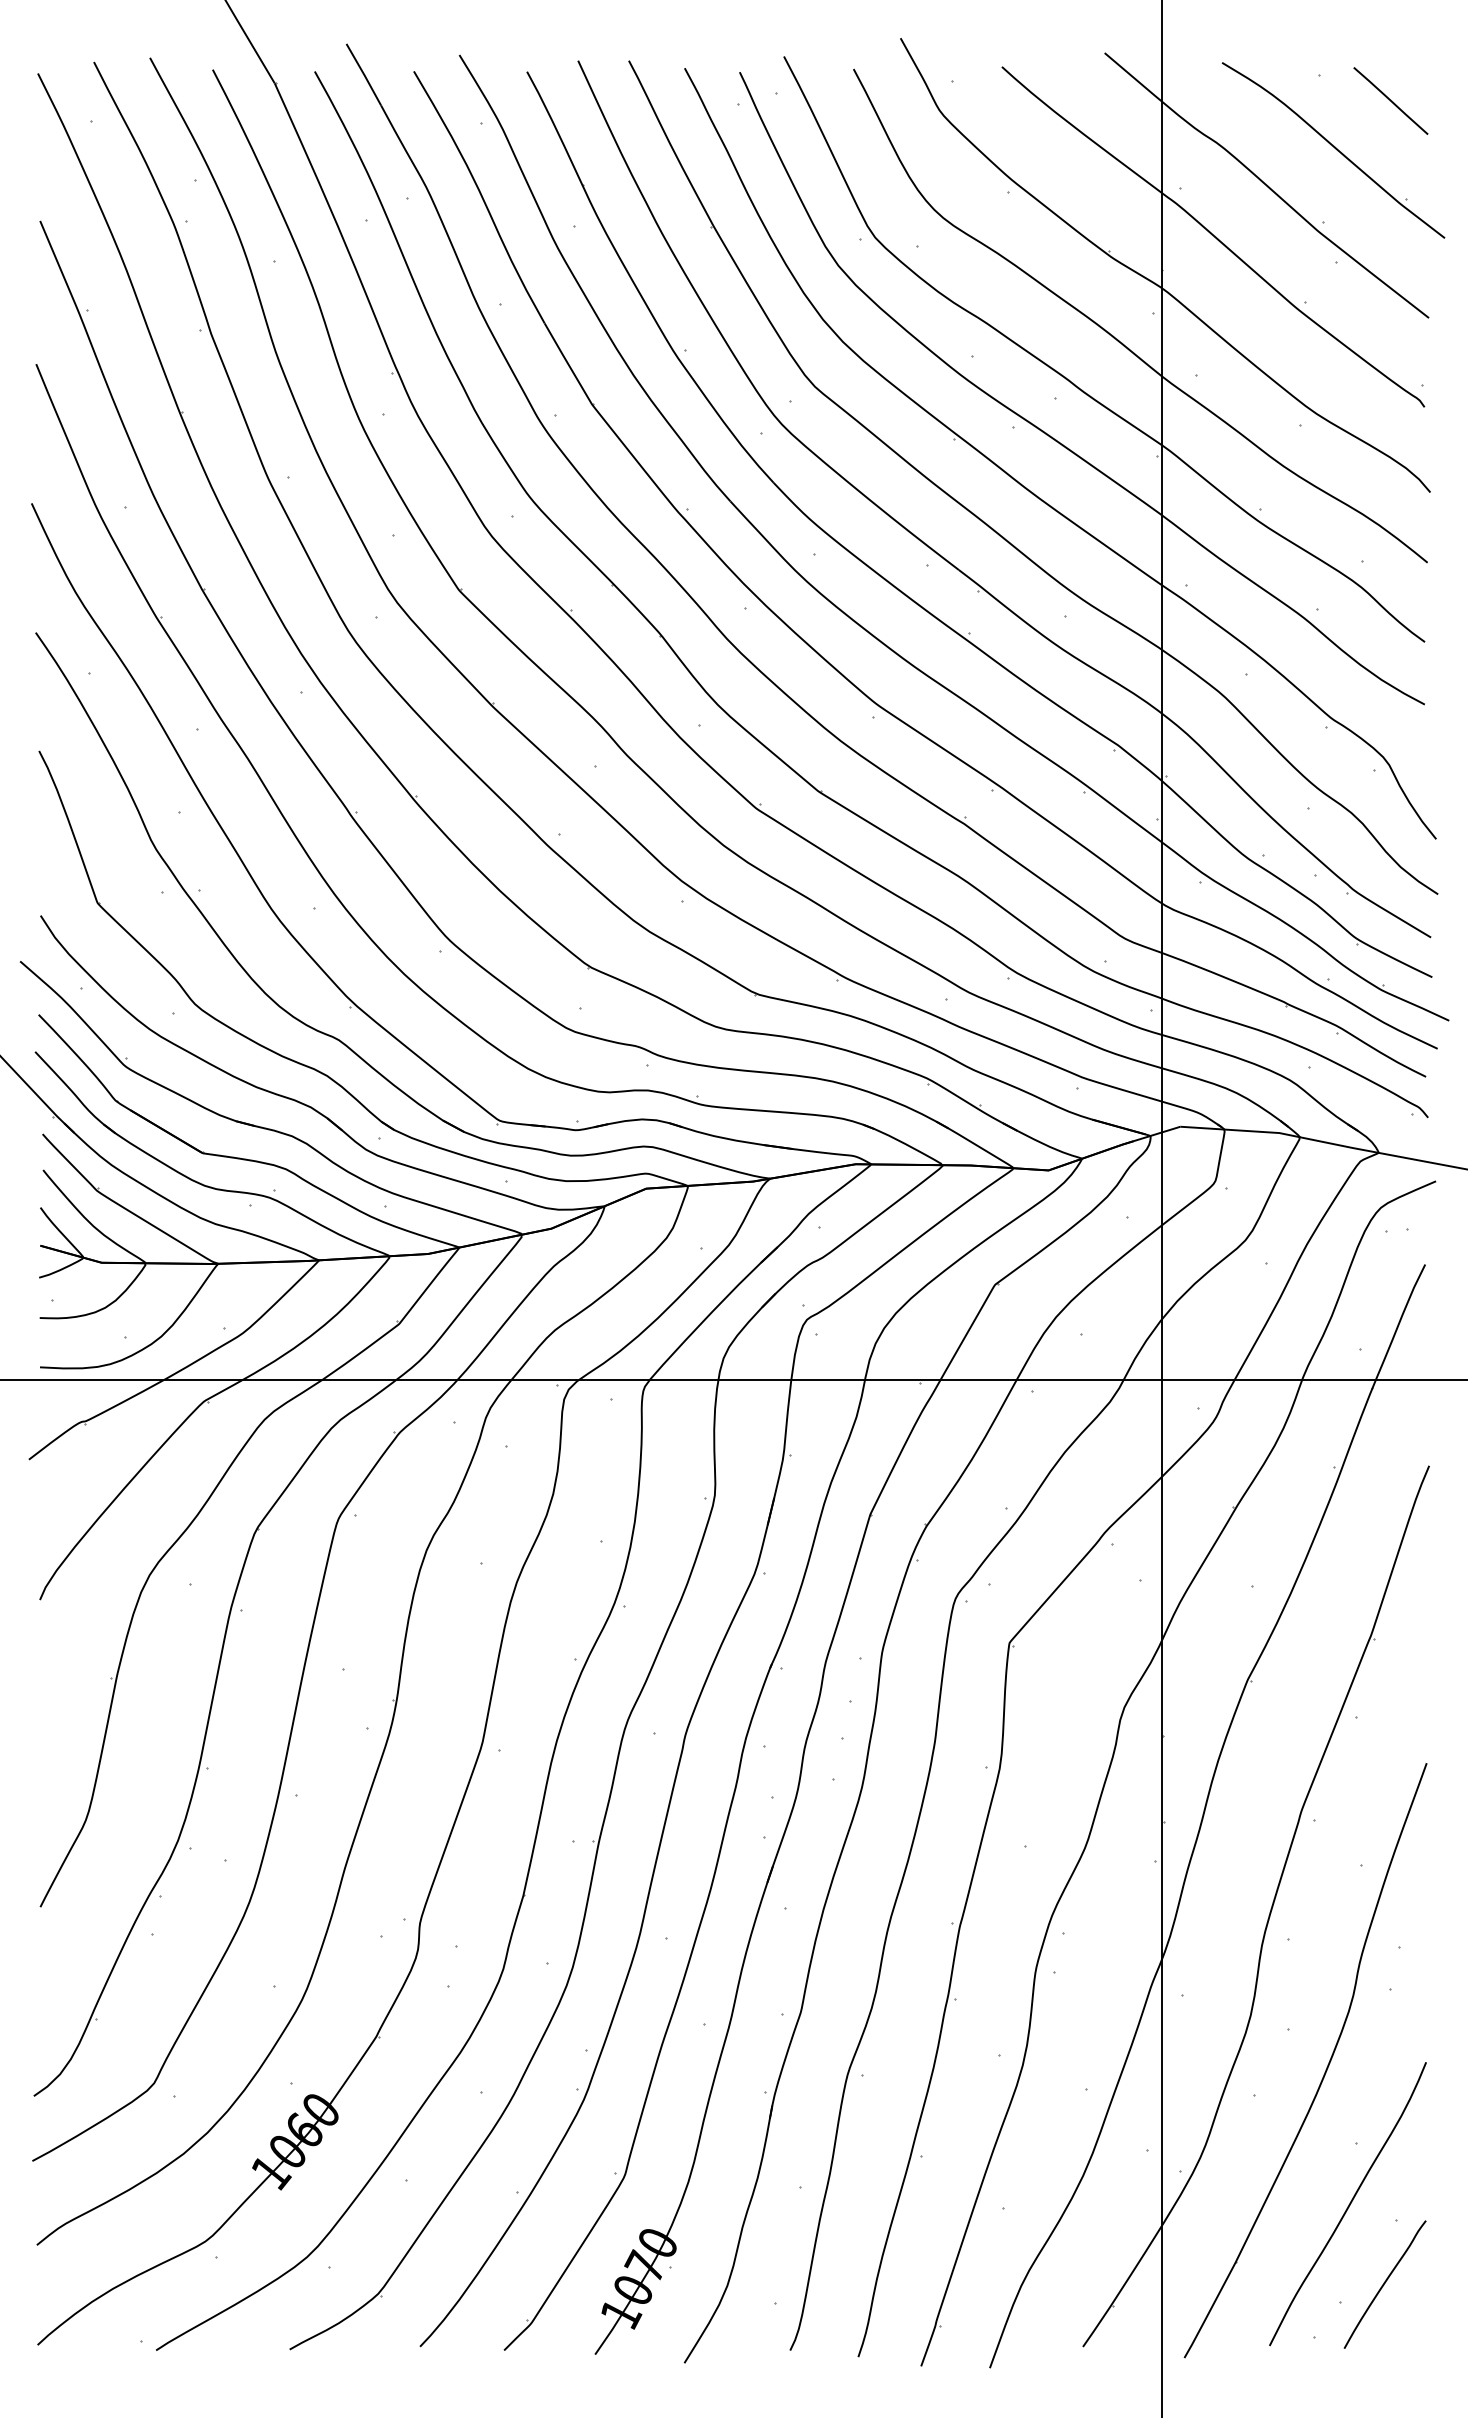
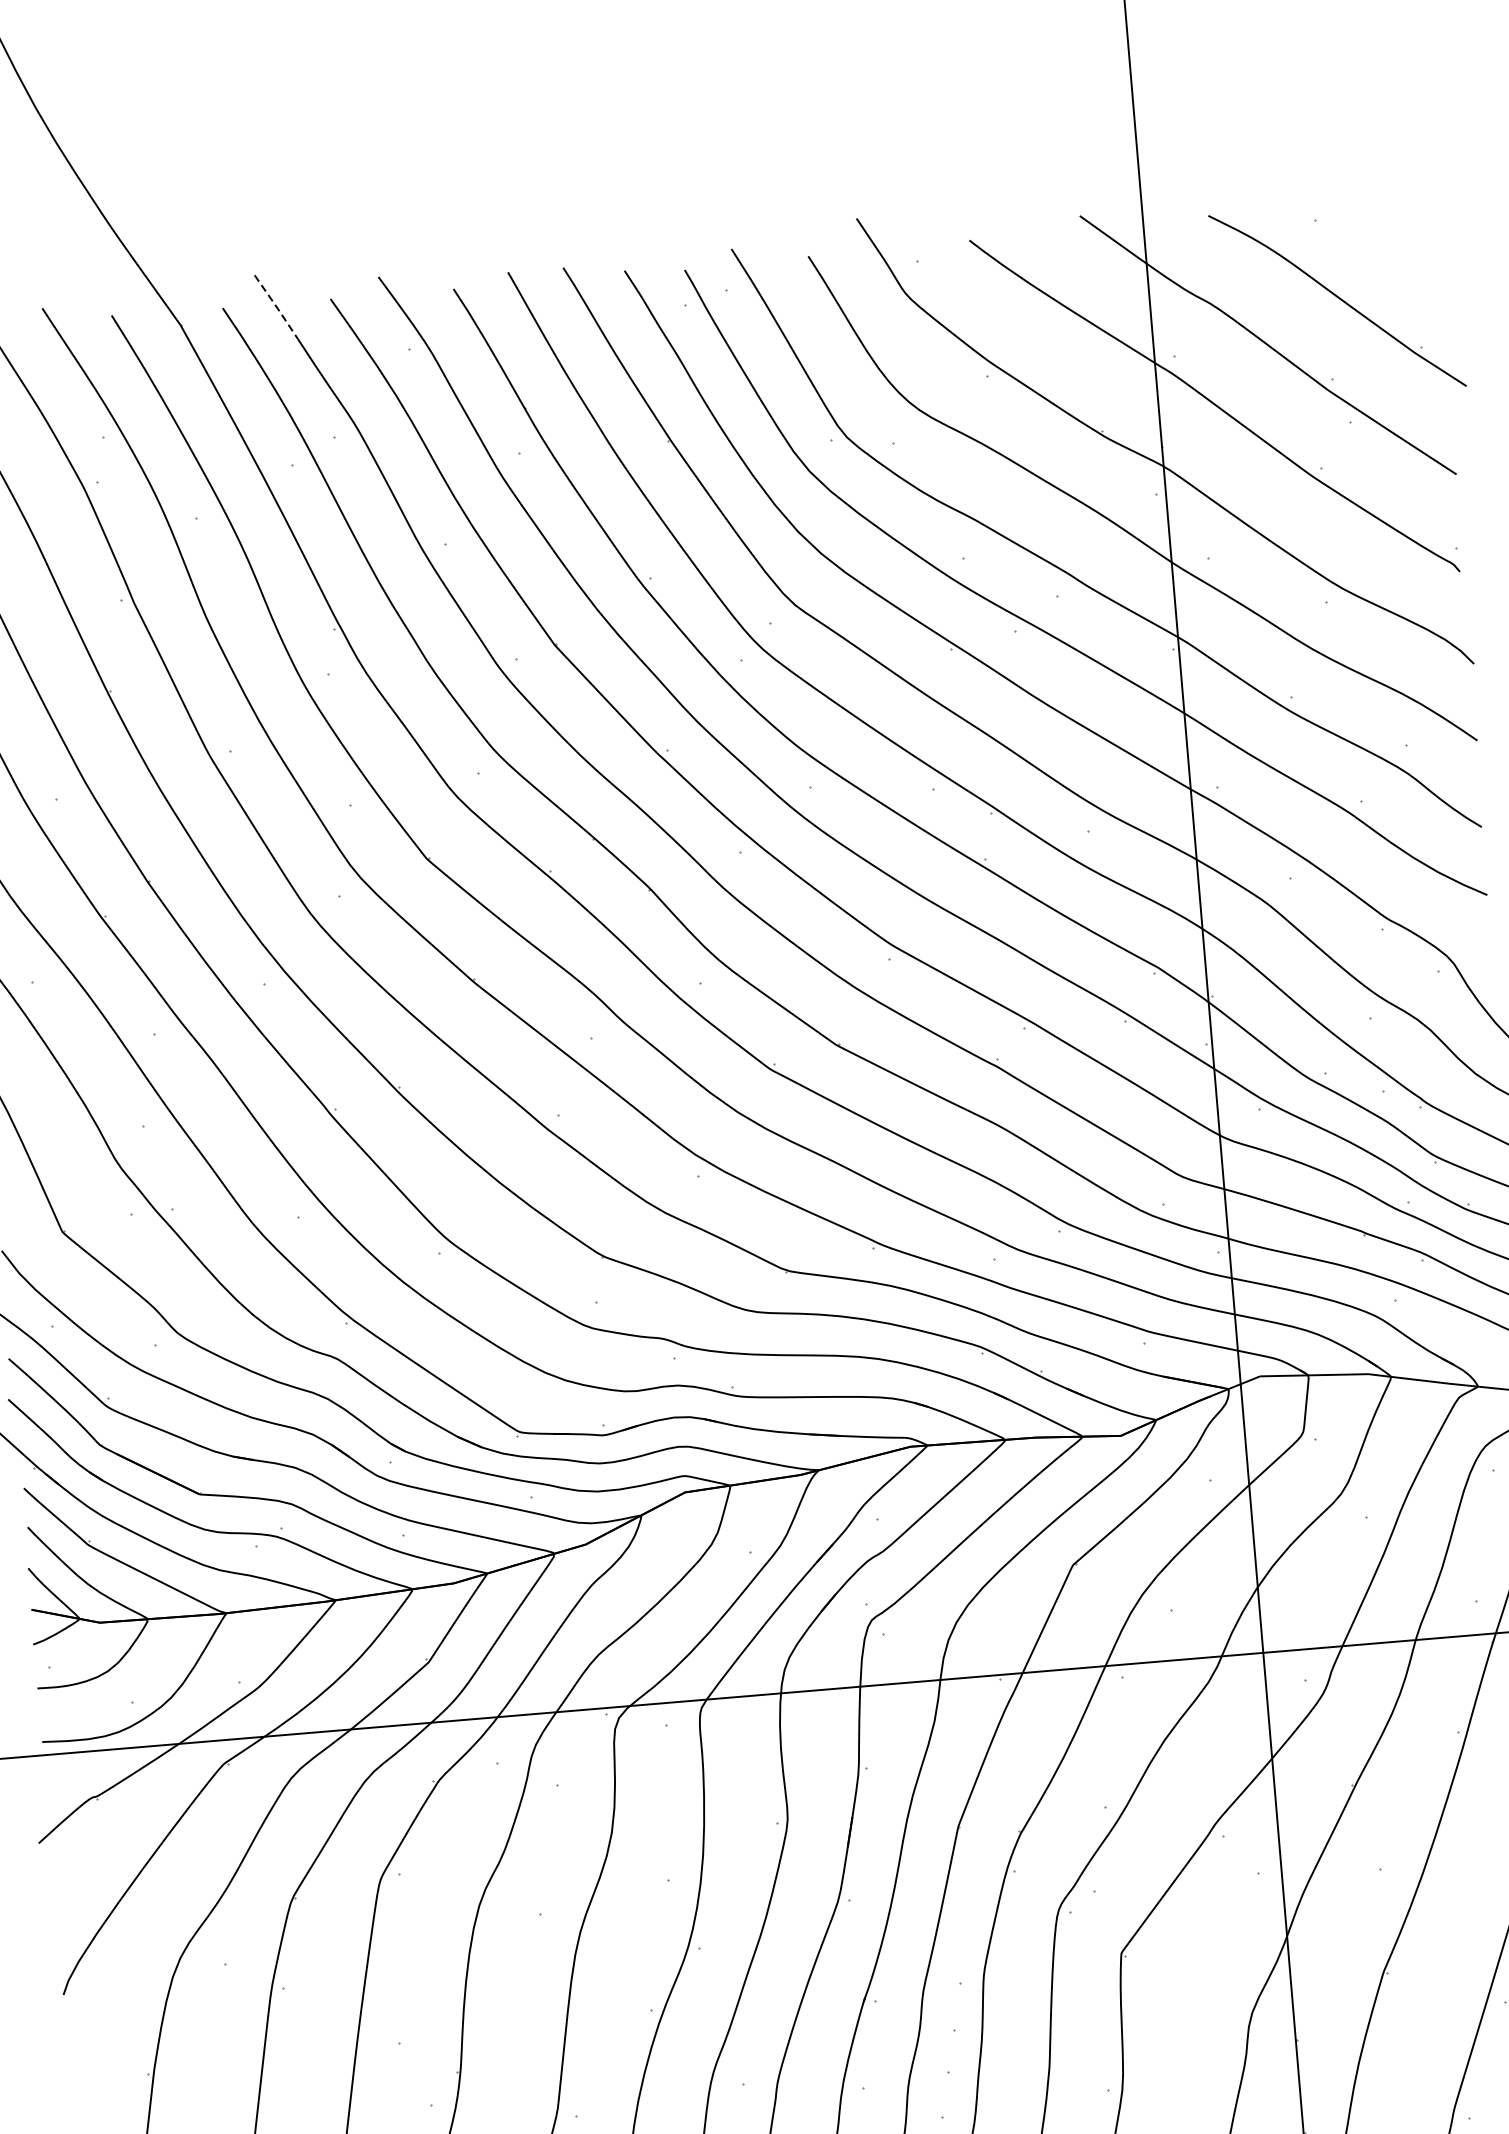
line: (364, 75) -> (277, 307), solid -> dashed
line: (1390, 100) -> (1394, 241), removed

